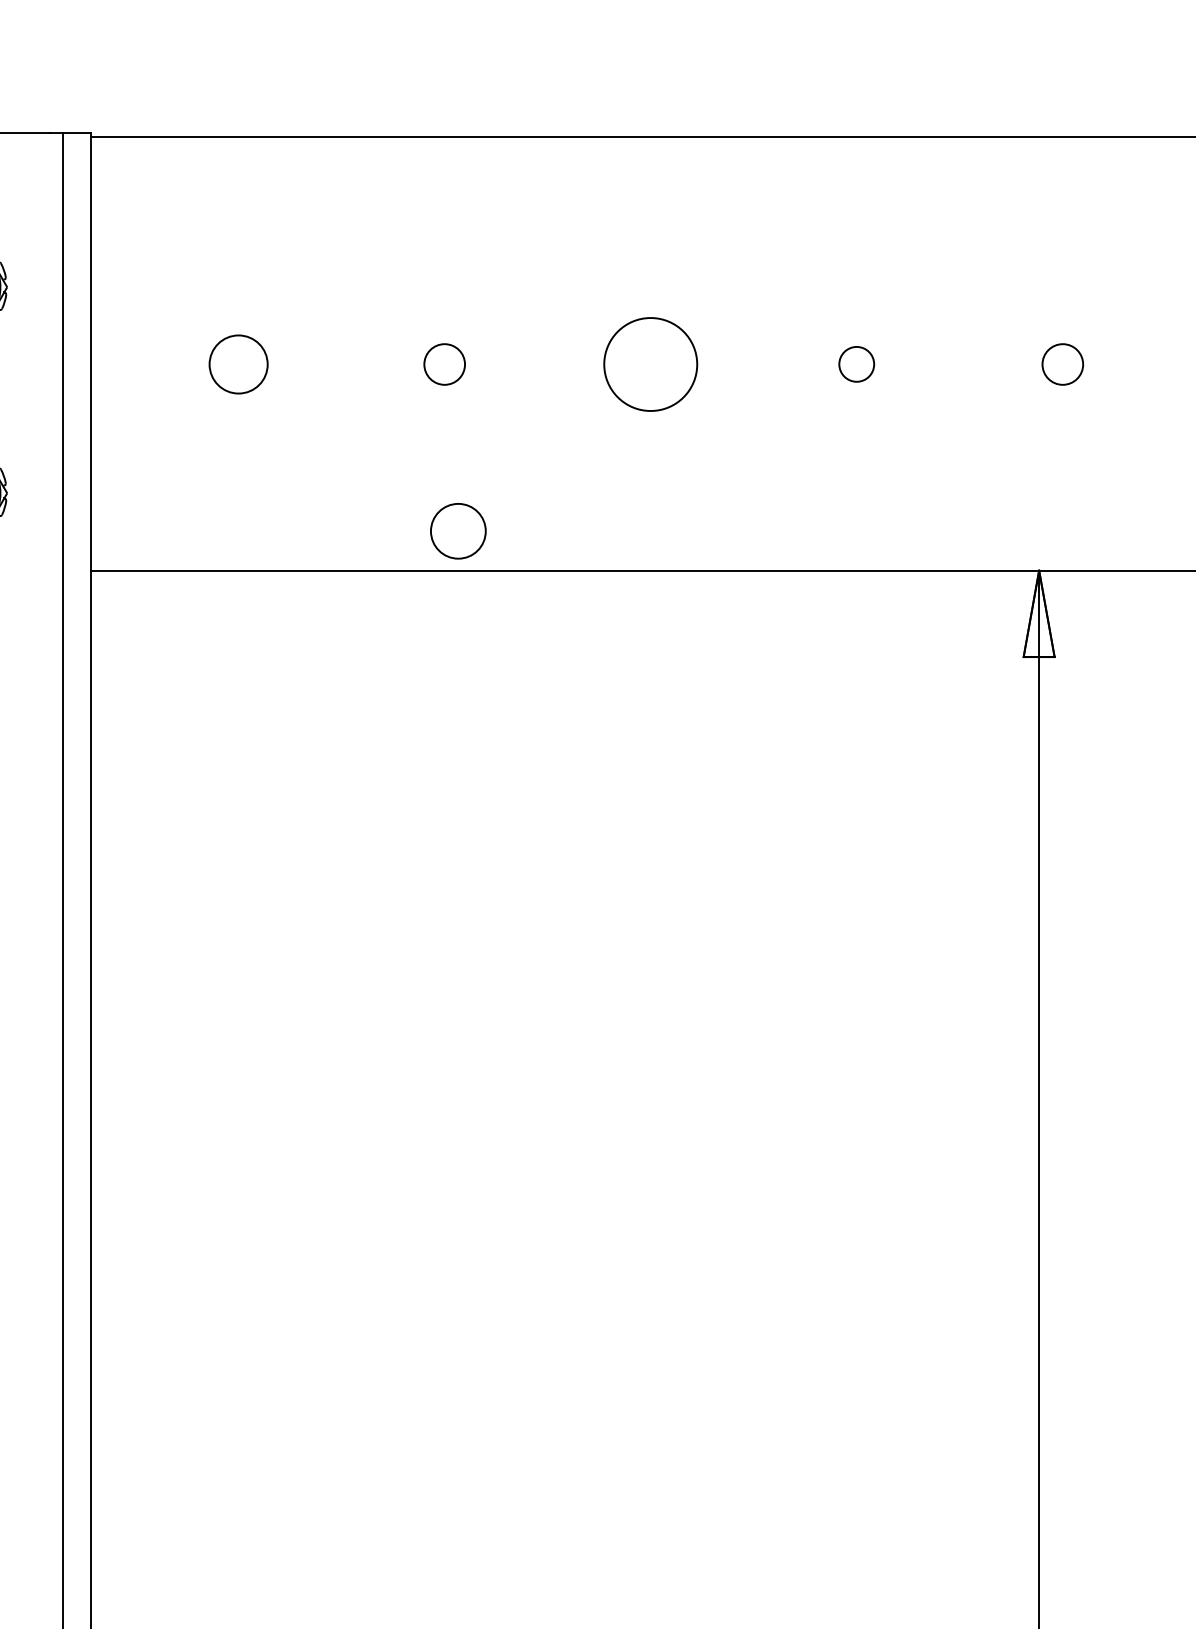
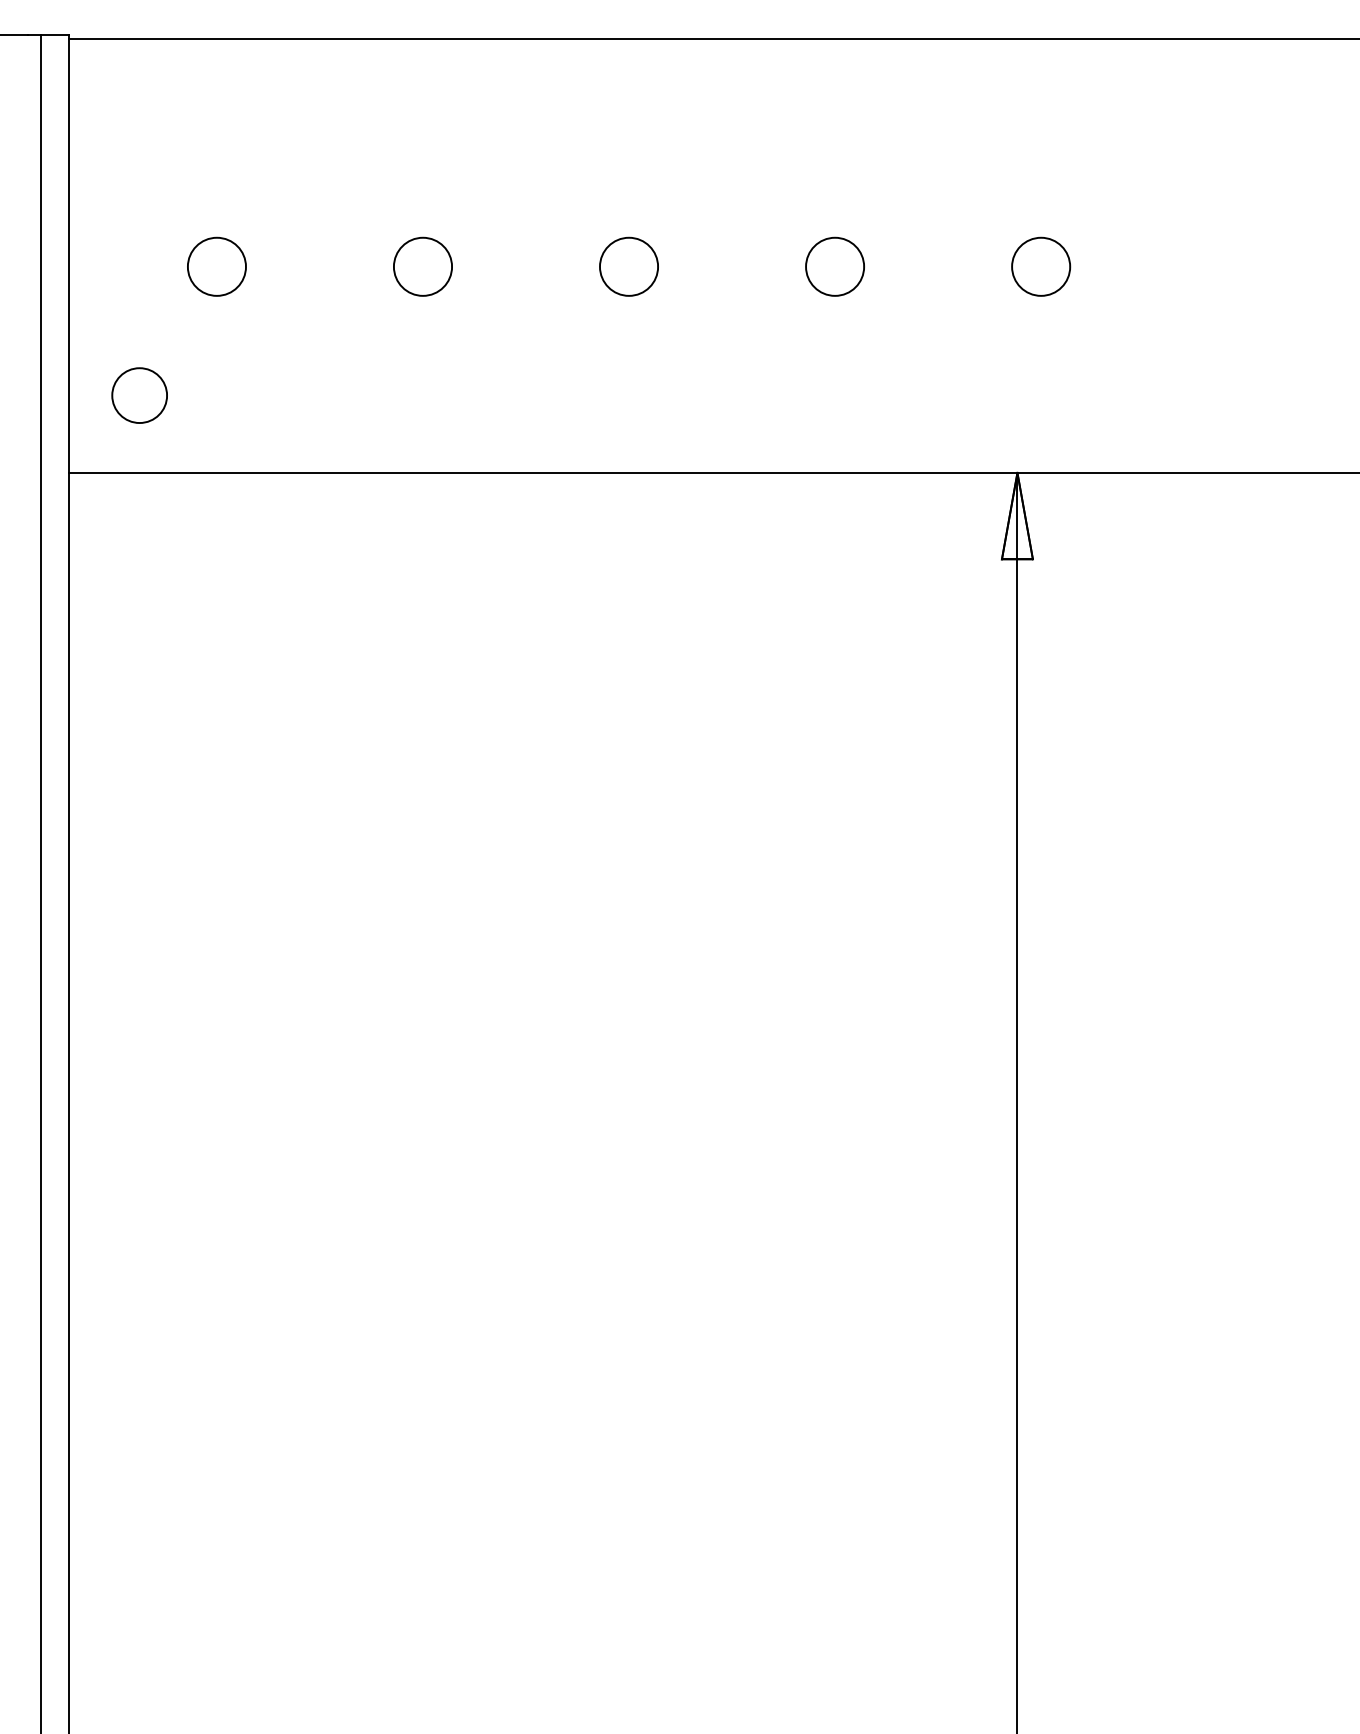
circle: (444, 364) -> (422, 266), size x1.43
circle: (650, 364) -> (628, 266), size x0.62
circle: (856, 364) -> (834, 266), size x1.67
circle: (1063, 364) -> (1041, 266), size x1.43
circle: (458, 531) -> (139, 395), moved

